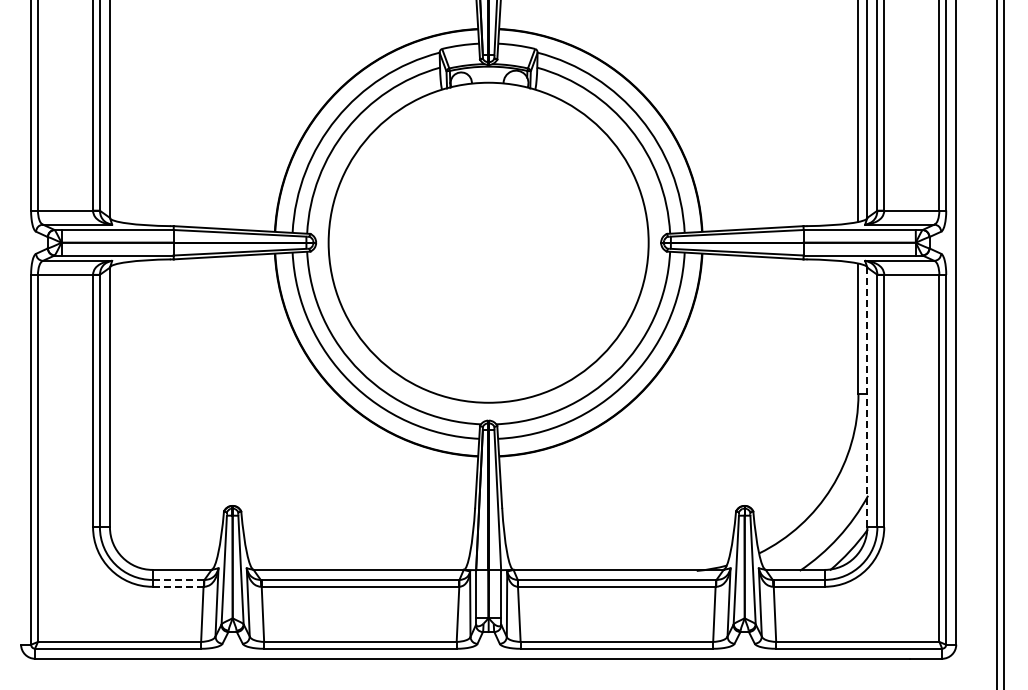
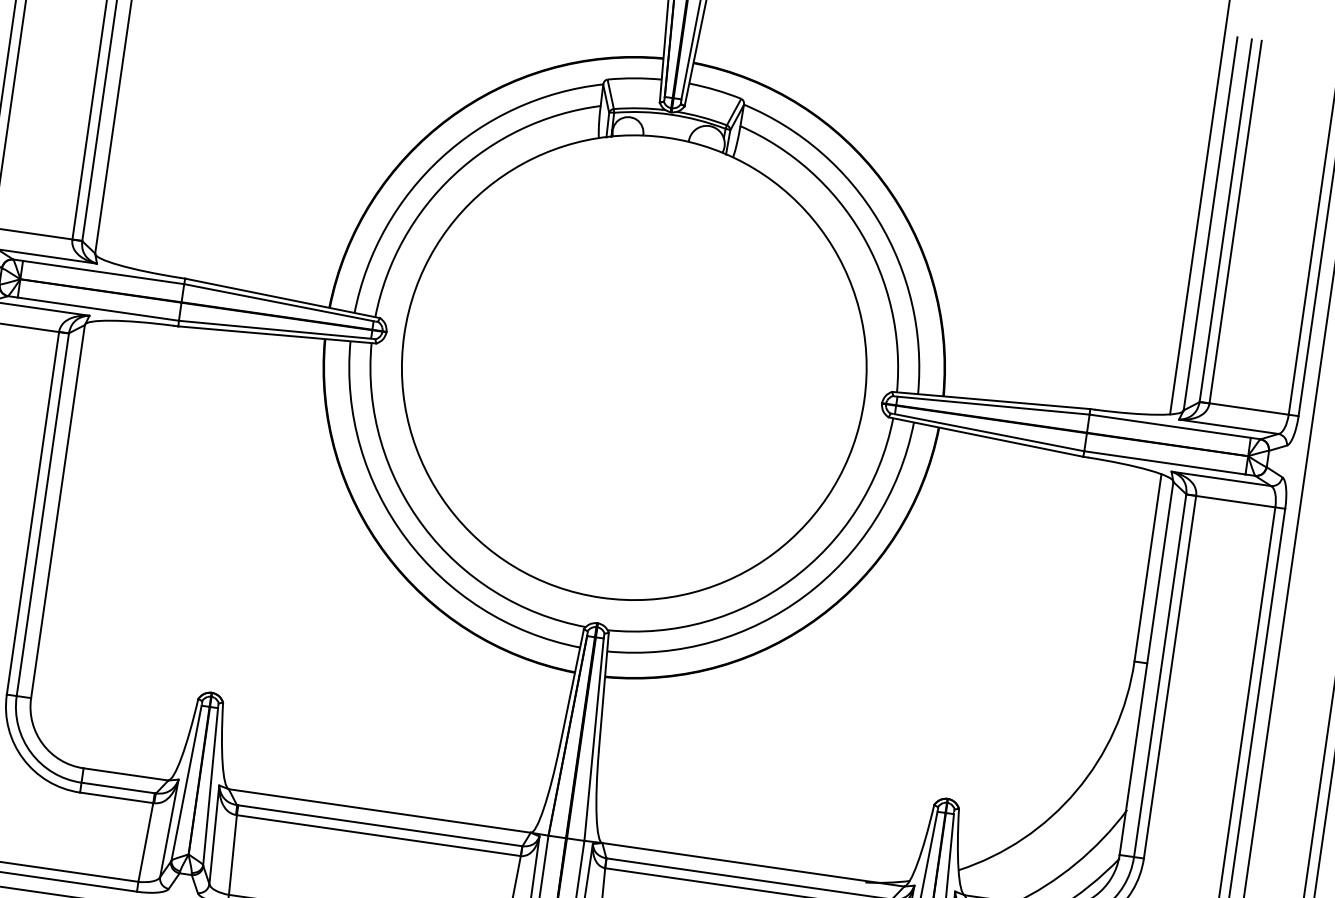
line: (867, 397) -> (1146, 668), dashed -> solid
line: (177, 579) -> (117, 787), dashed -> solid
line: (177, 586) -> (115, 797), dashed -> solid

